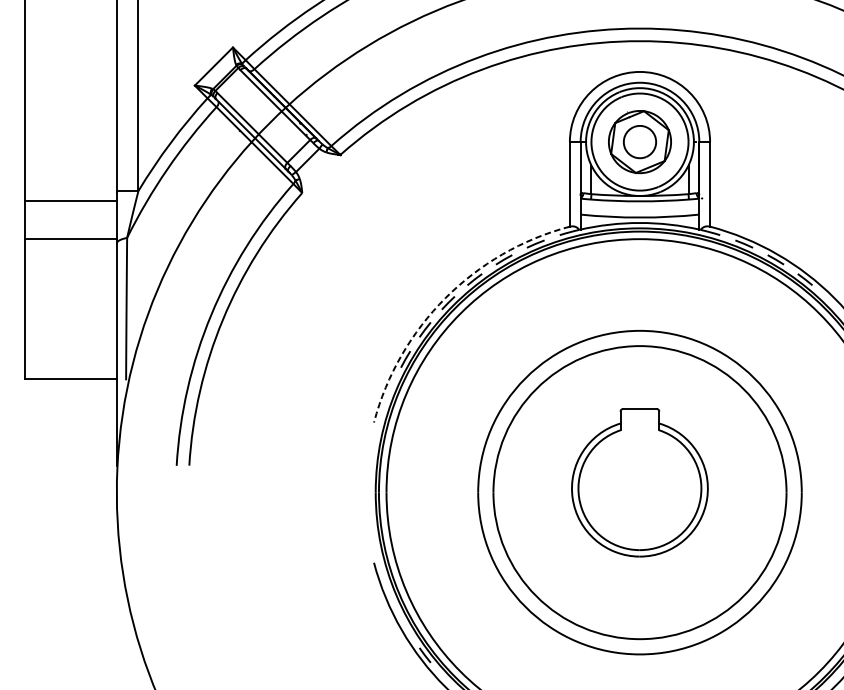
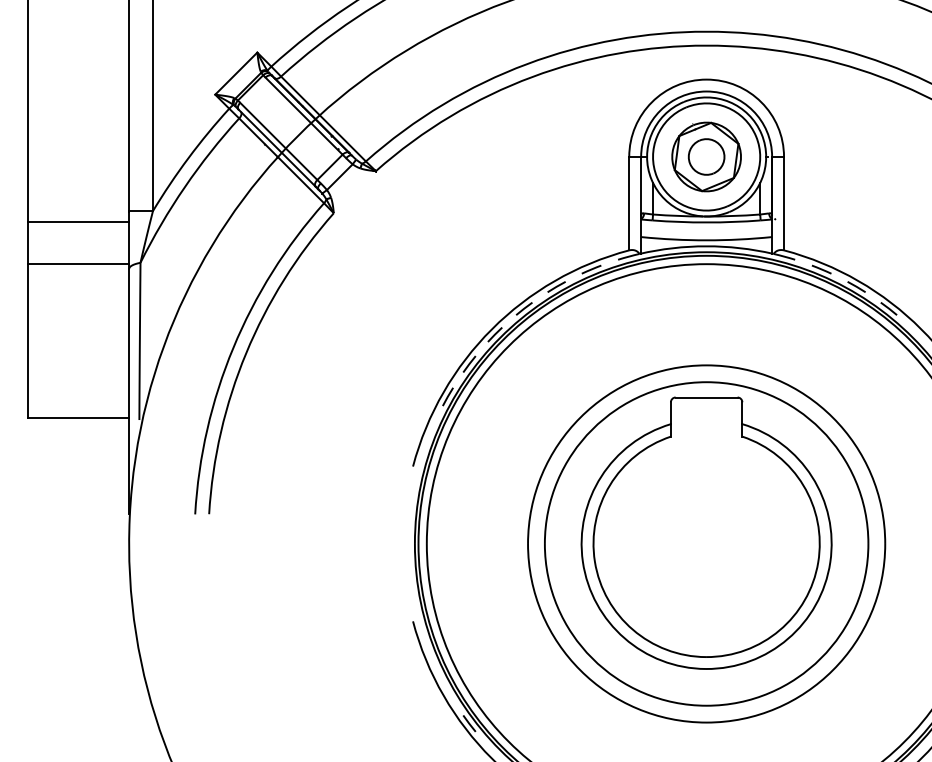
arc: (445, 298) -> (491, 329), dashed -> solid
part: (639, 482) -> (706, 532), size x1.67

